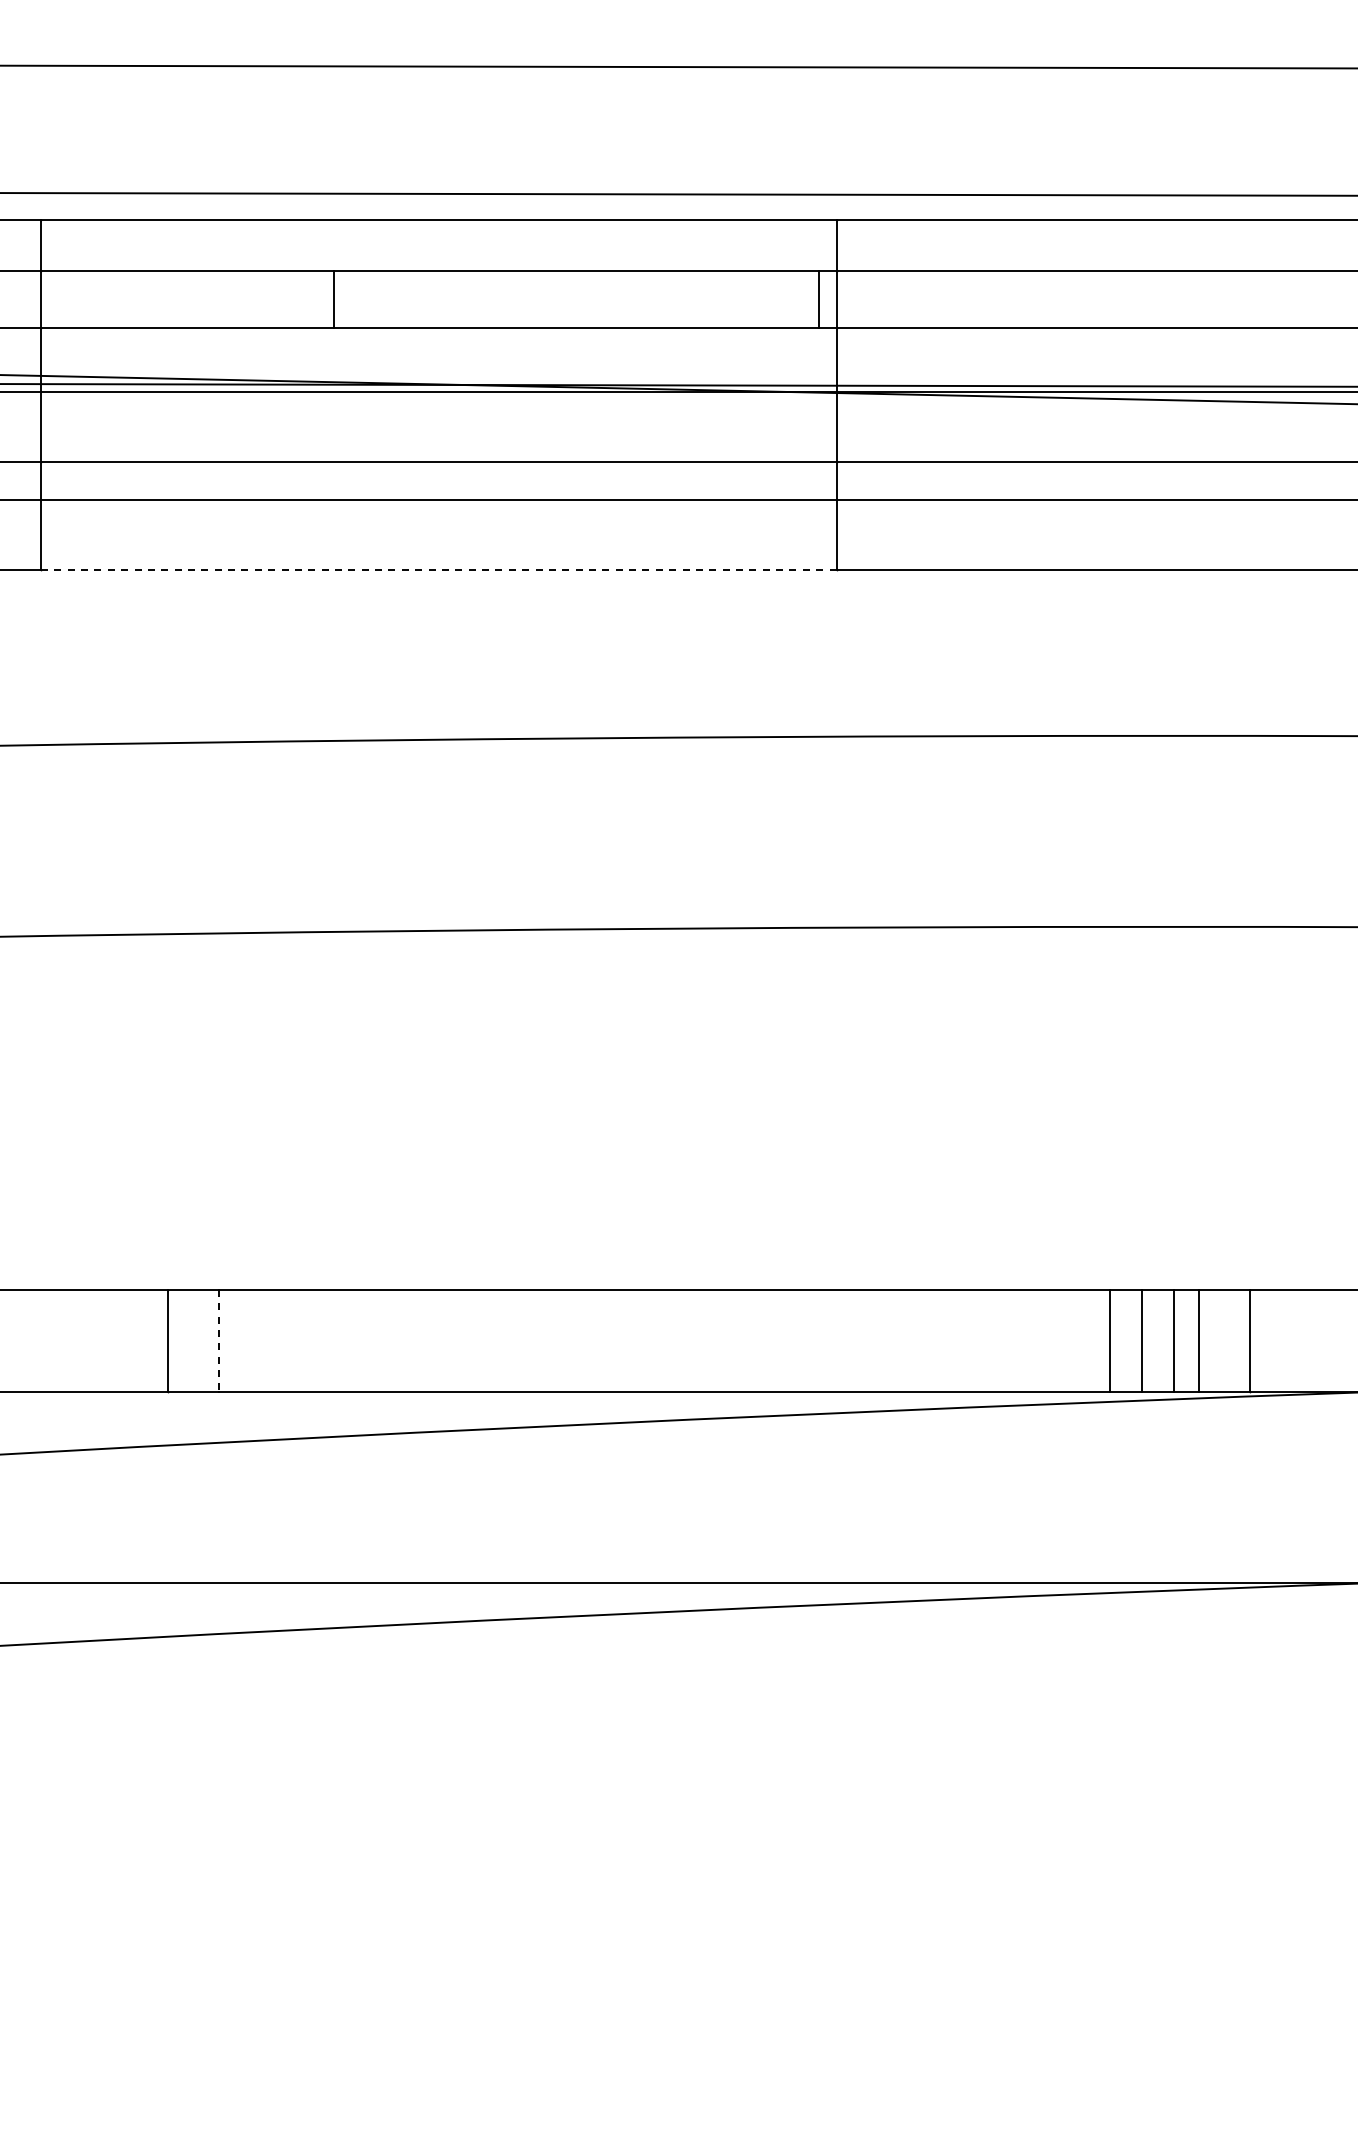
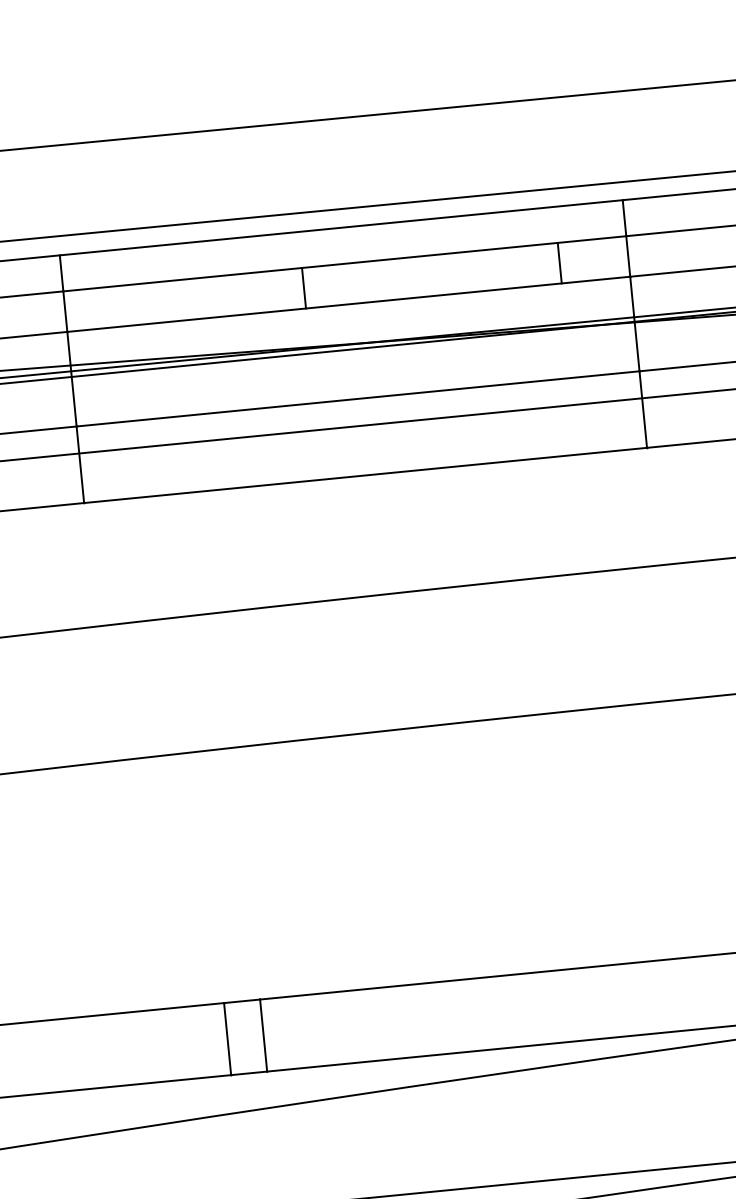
line: (334, 299) -> (304, 288), moved
line: (818, 299) -> (559, 263), moved
line: (438, 570) -> (365, 475), dashed -> solid
line: (219, 1340) -> (263, 1035), dashed -> solid

